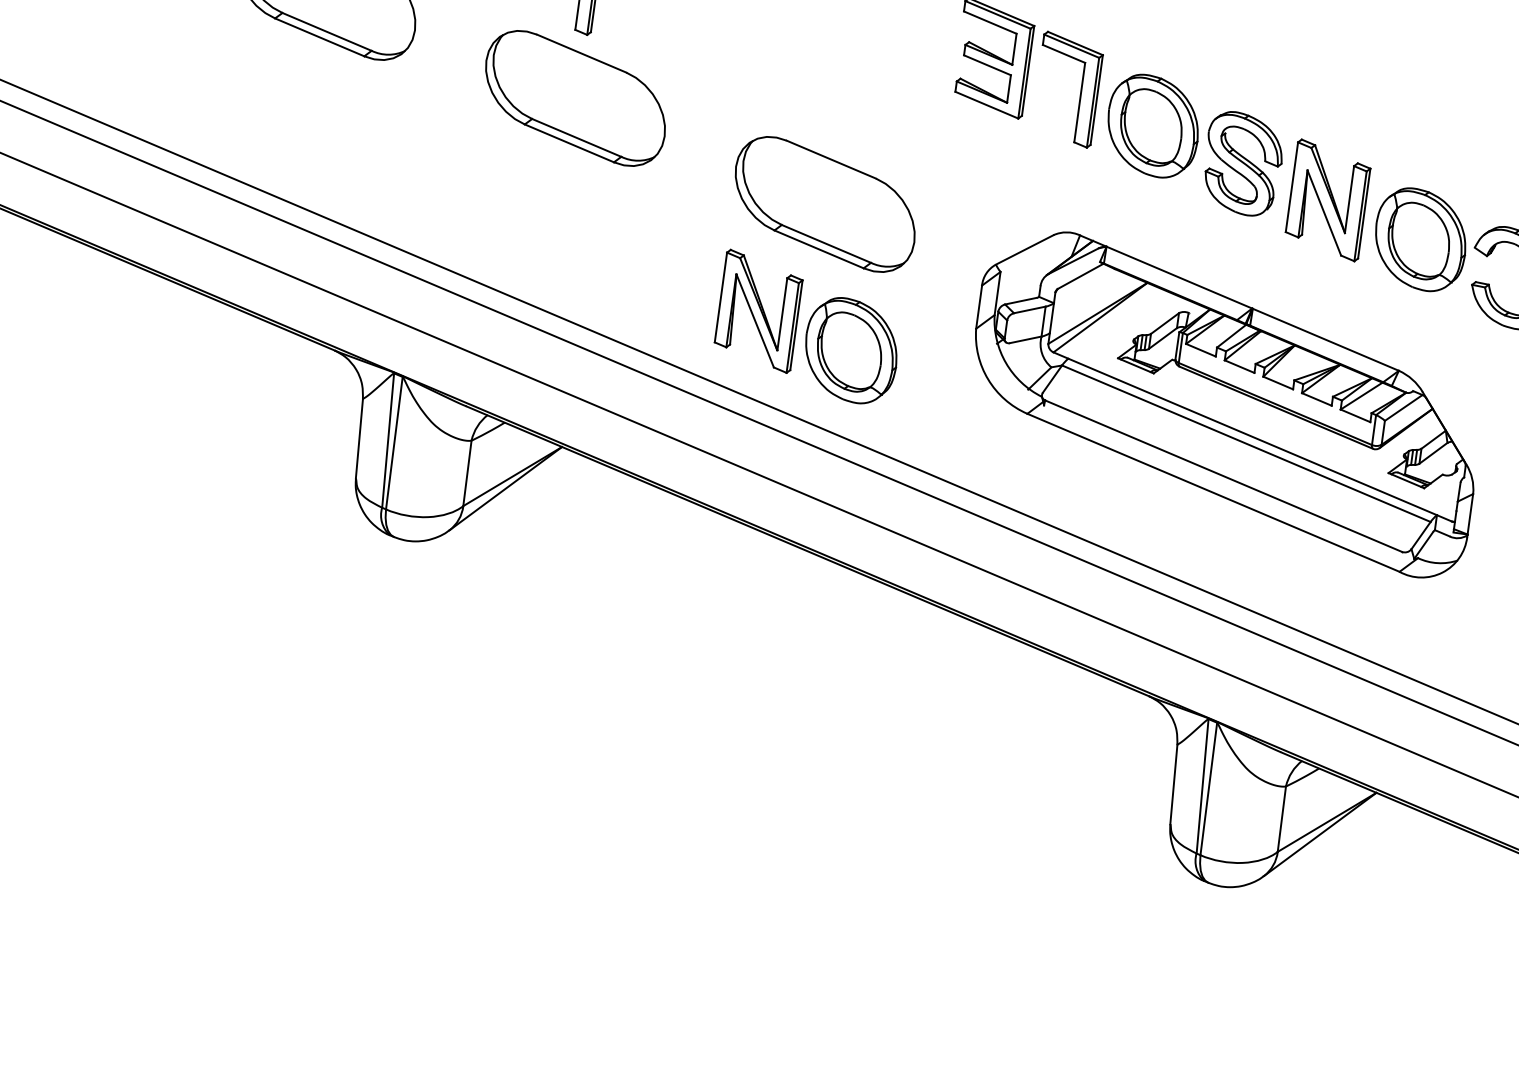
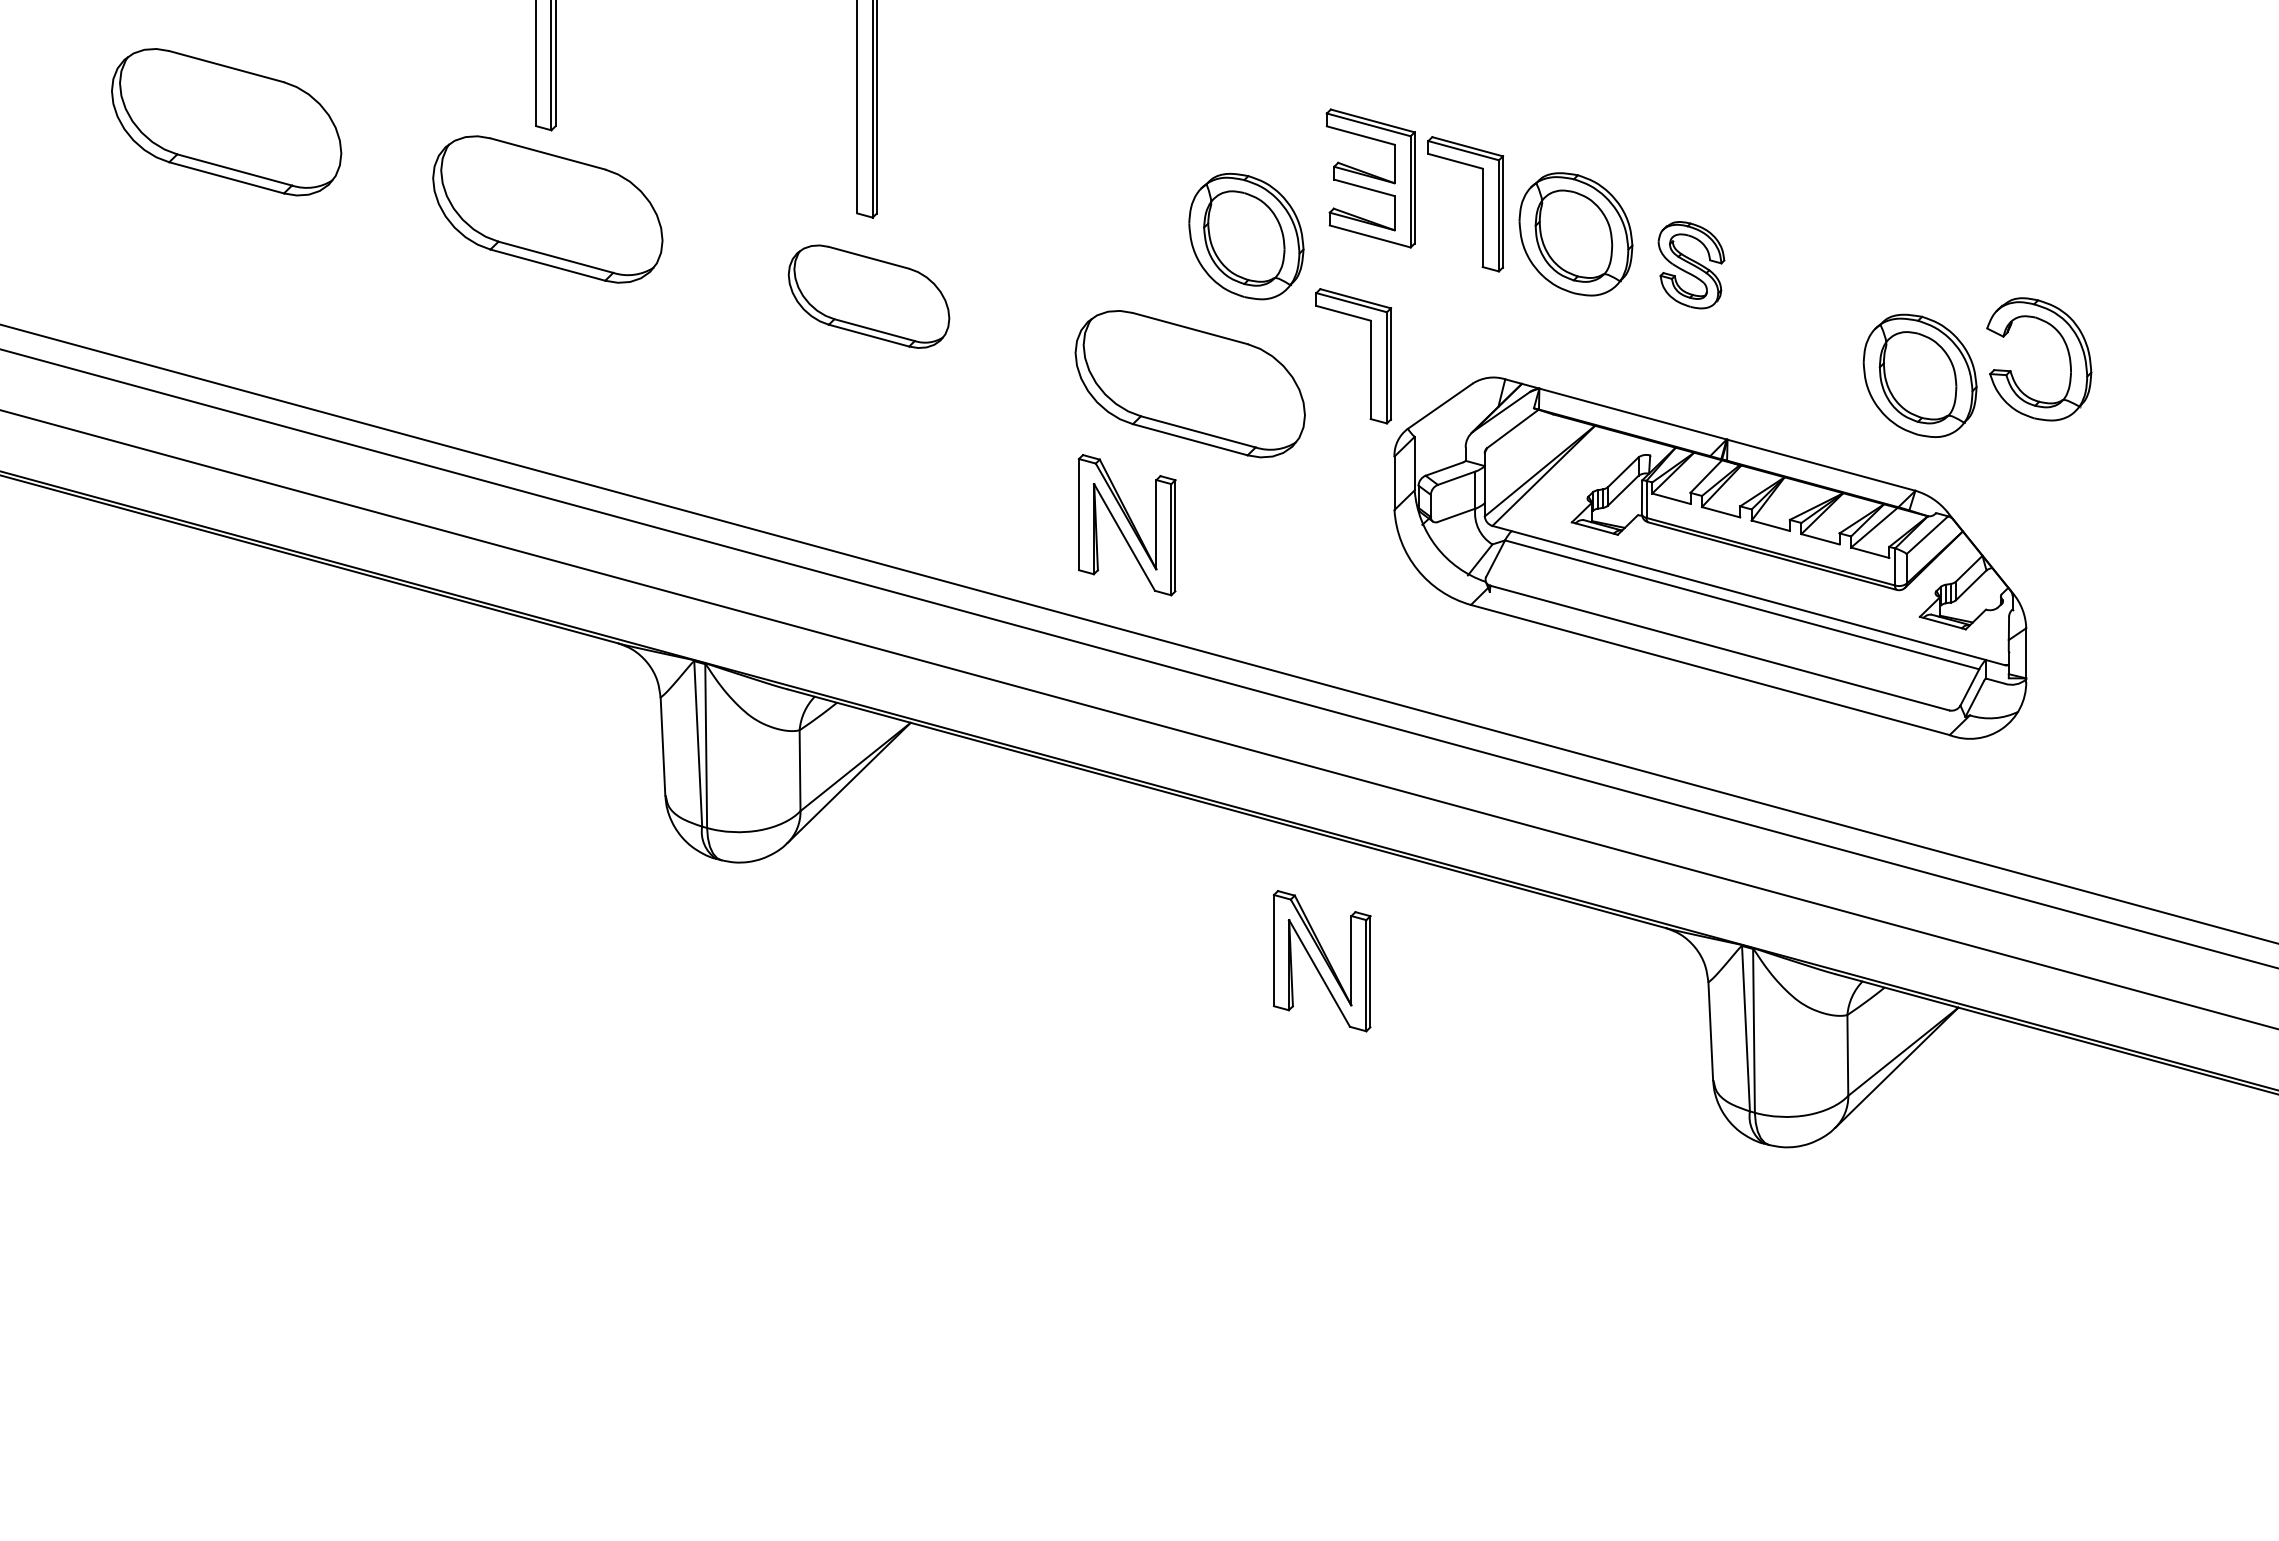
part: (575, 98) -> (868, 296), size x0.7
part: (1243, 163) -> (1691, 264), size x0.7
part: (1327, 200) -> (1800, 295), removed
part: (973, 202) -> (1370, 356), added
part: (1420, 239) -> (1919, 375), moved
part: (851, 350) -> (1246, 236), moved
part: (867, 685) -> (1321, 961), added

